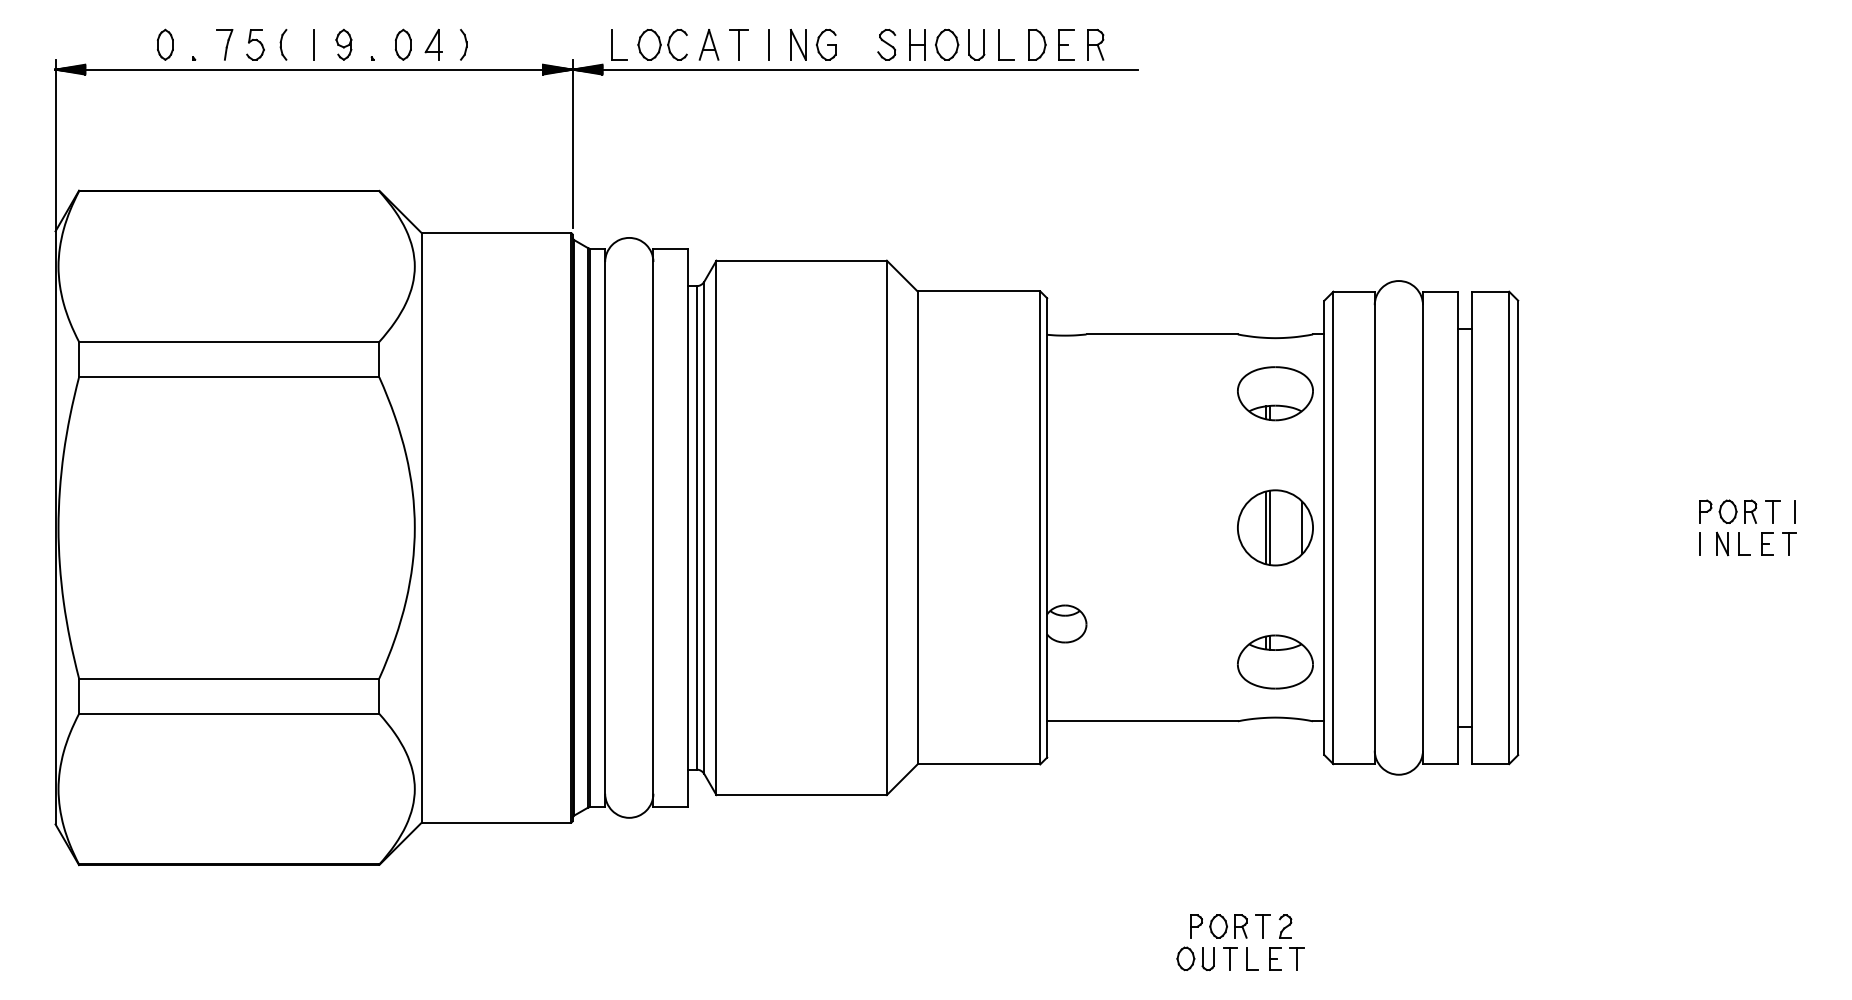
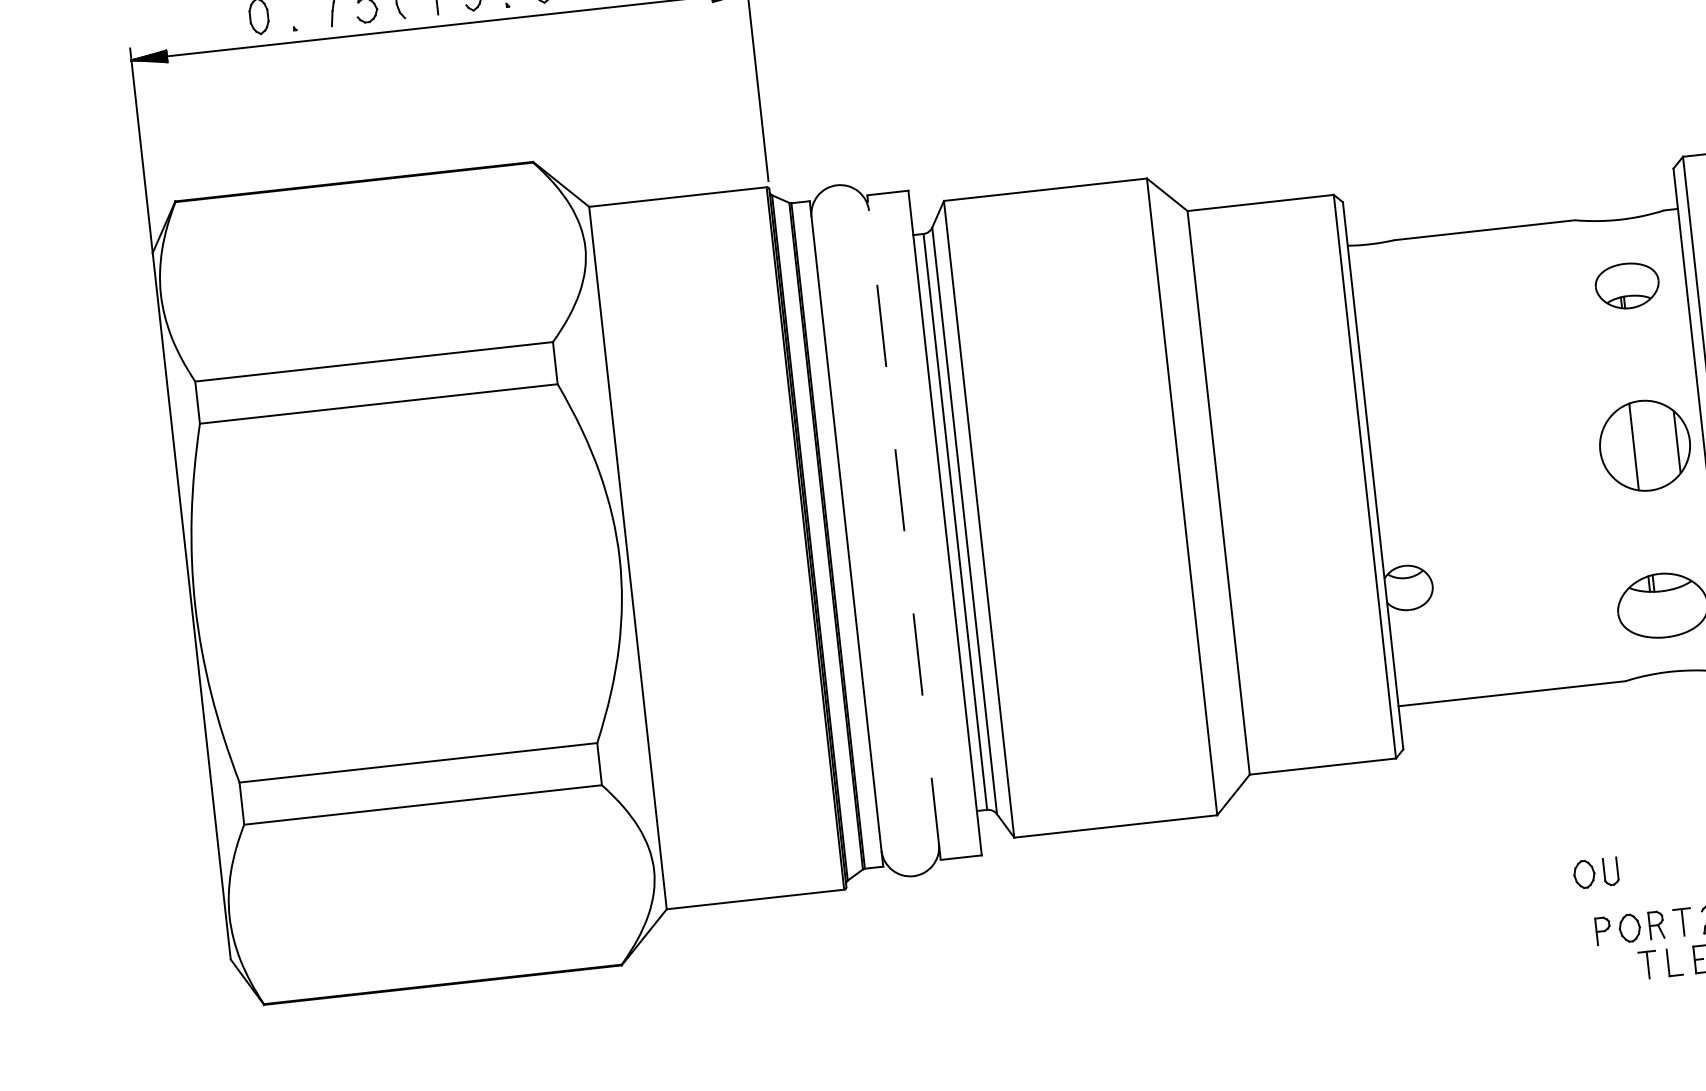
part: (1275, 393) -> (1627, 285), size x0.7
line: (653, 527) -> (904, 527), solid -> dashed
line: (1269, 527) -> (1637, 446), removed
part: (1195, 958) -> (1595, 872), moved

